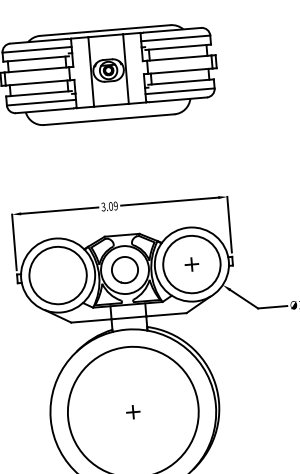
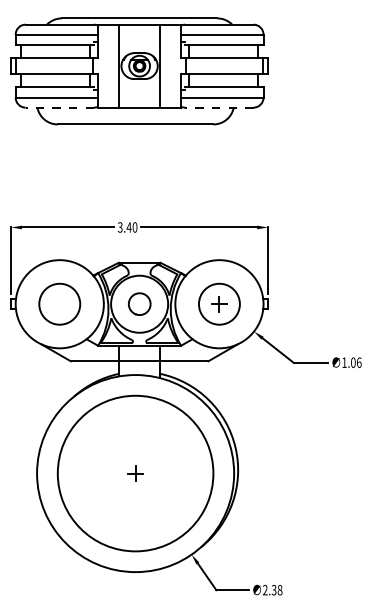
line: (177, 99) -> (218, 107), solid -> dashed
line: (44, 110) -> (59, 107), solid -> dashed
text: (112, 206) -> (131, 227), 3.09 -> 3.40
circle: (191, 264) -> (219, 304), size x0.6
circle: (124, 269) -> (139, 303), size x0.7
circle: (57, 275) -> (59, 304), size x0.6

